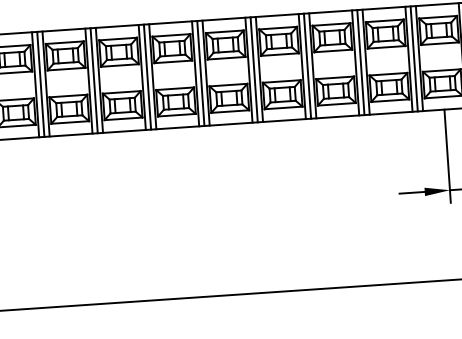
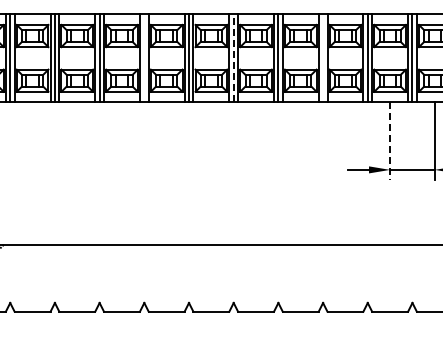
line: (361, 62) -> (323, 58), removed
line: (253, 70) -> (233, 58), solid -> dashed
line: (147, 77) -> (144, 58), removed
line: (448, 156) -> (390, 141), solid -> dashed

